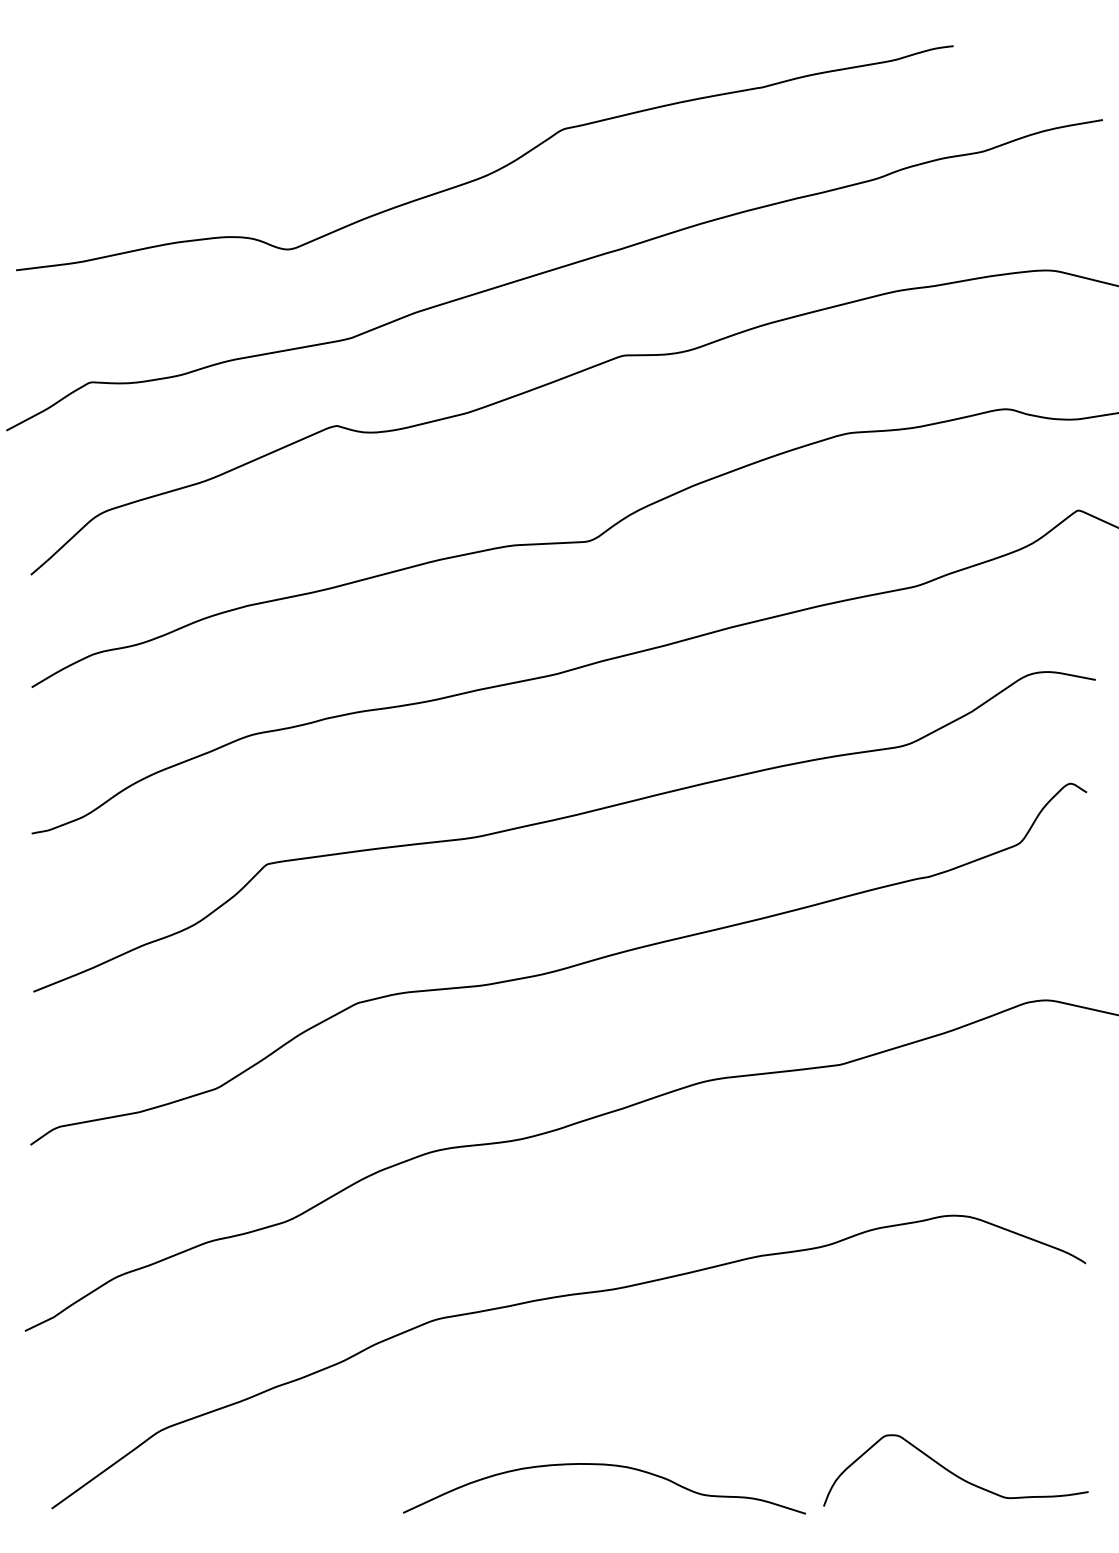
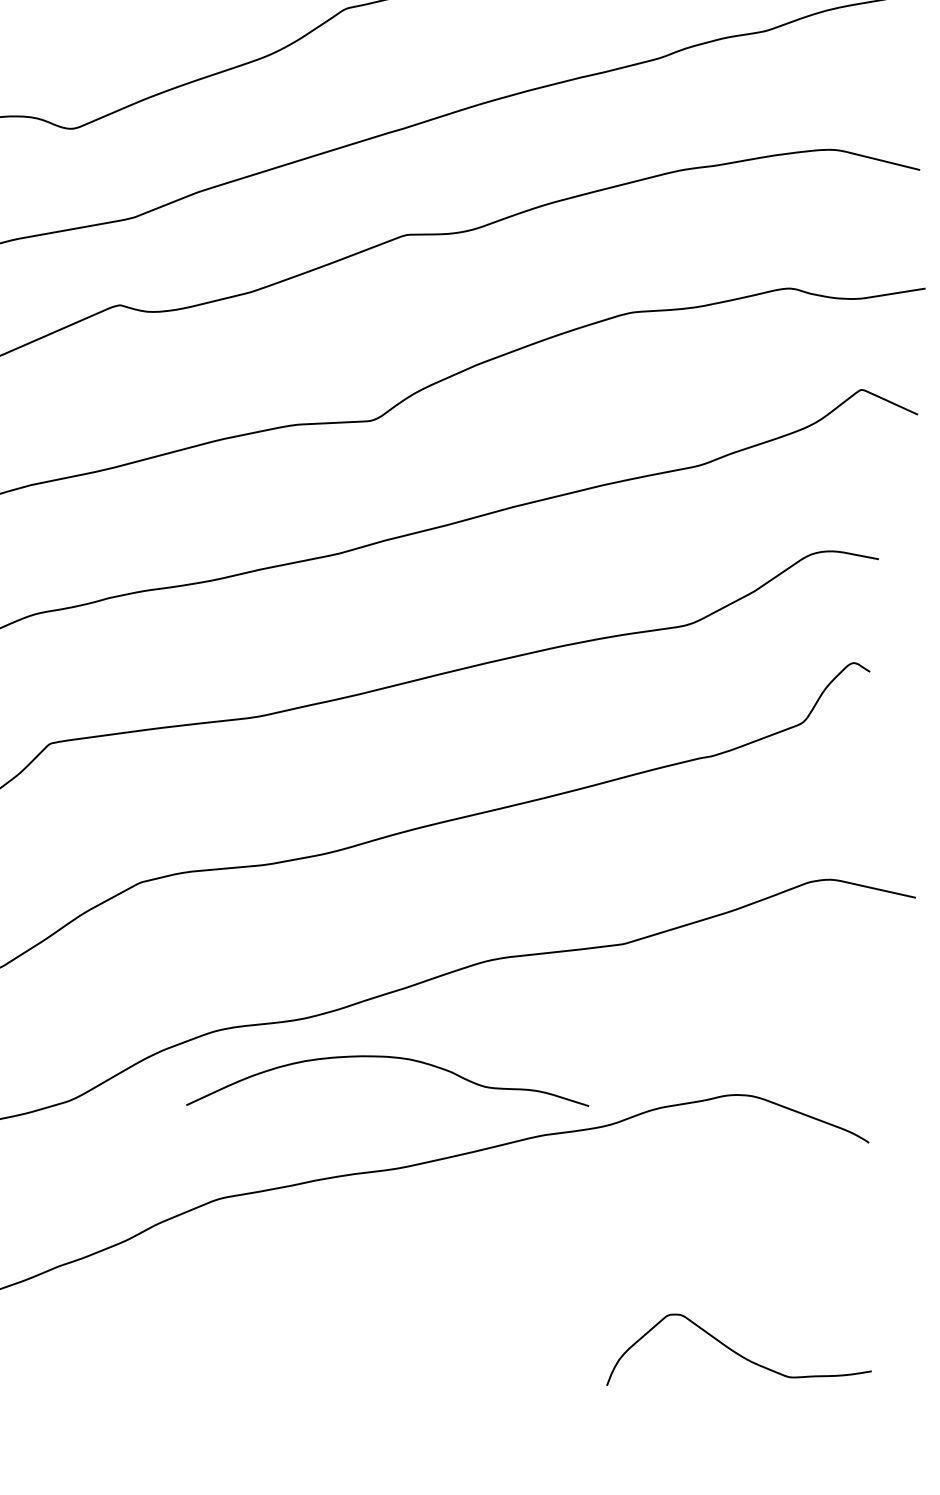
curve: (604, 1465) -> (387, 1057), moved

